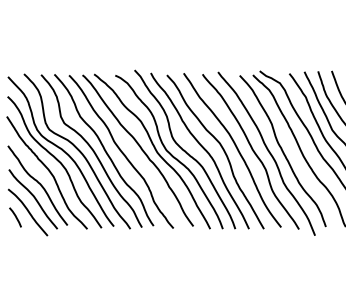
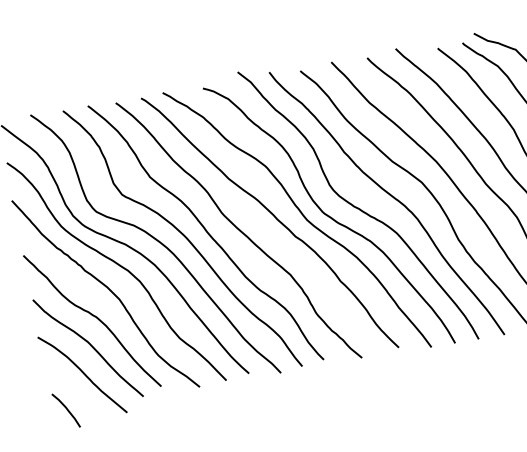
line: (15, 217) -> (66, 410), moved

